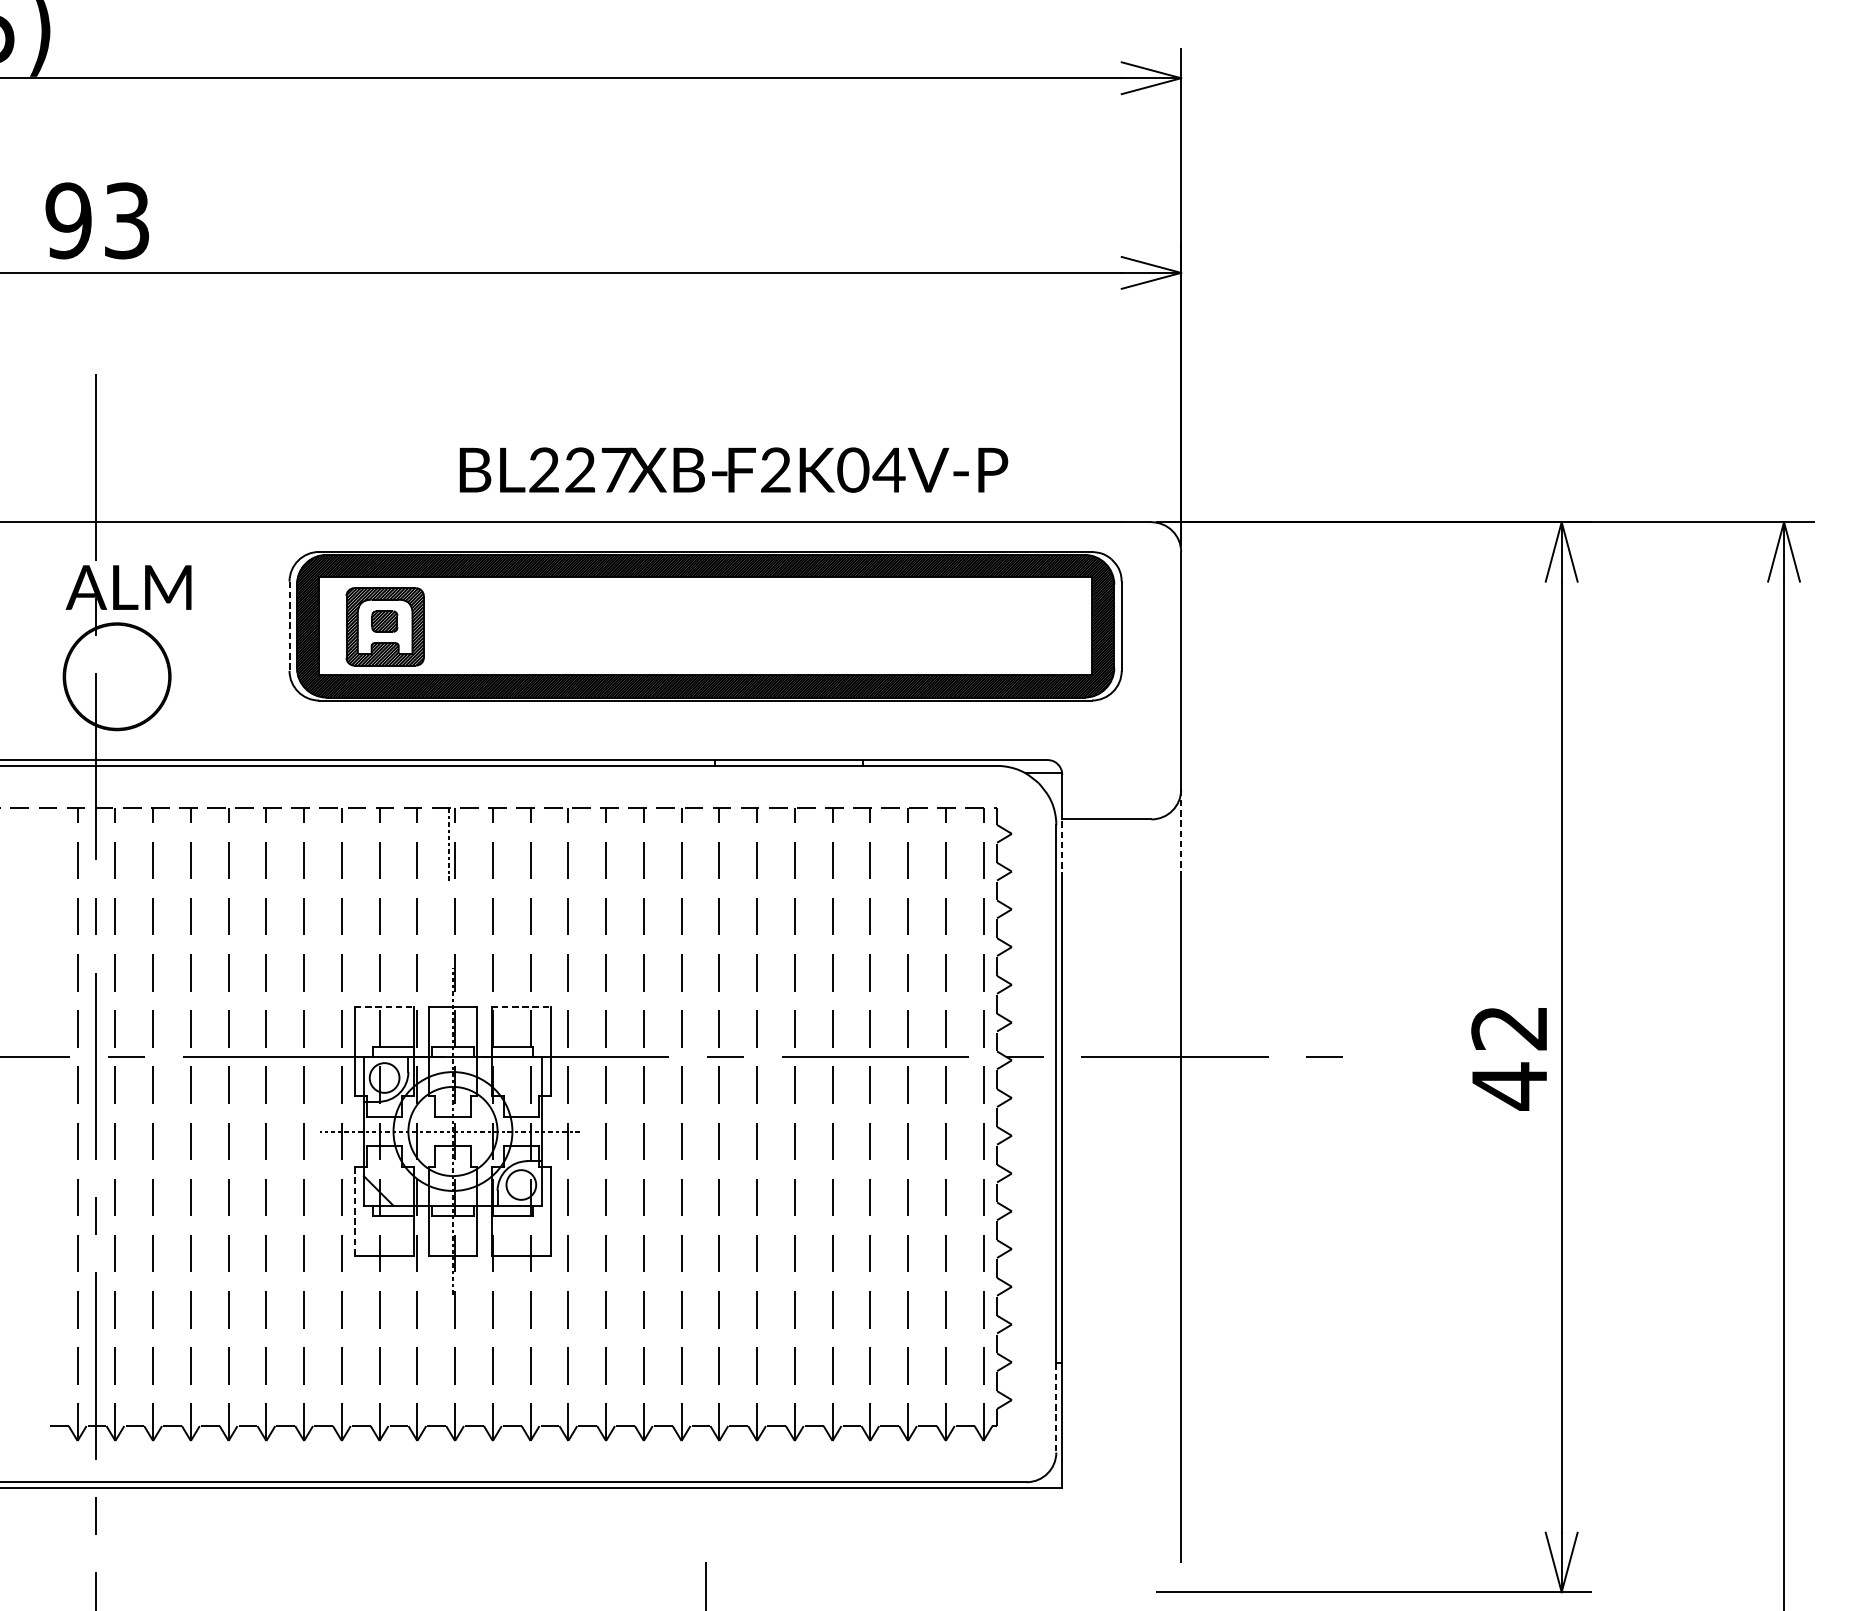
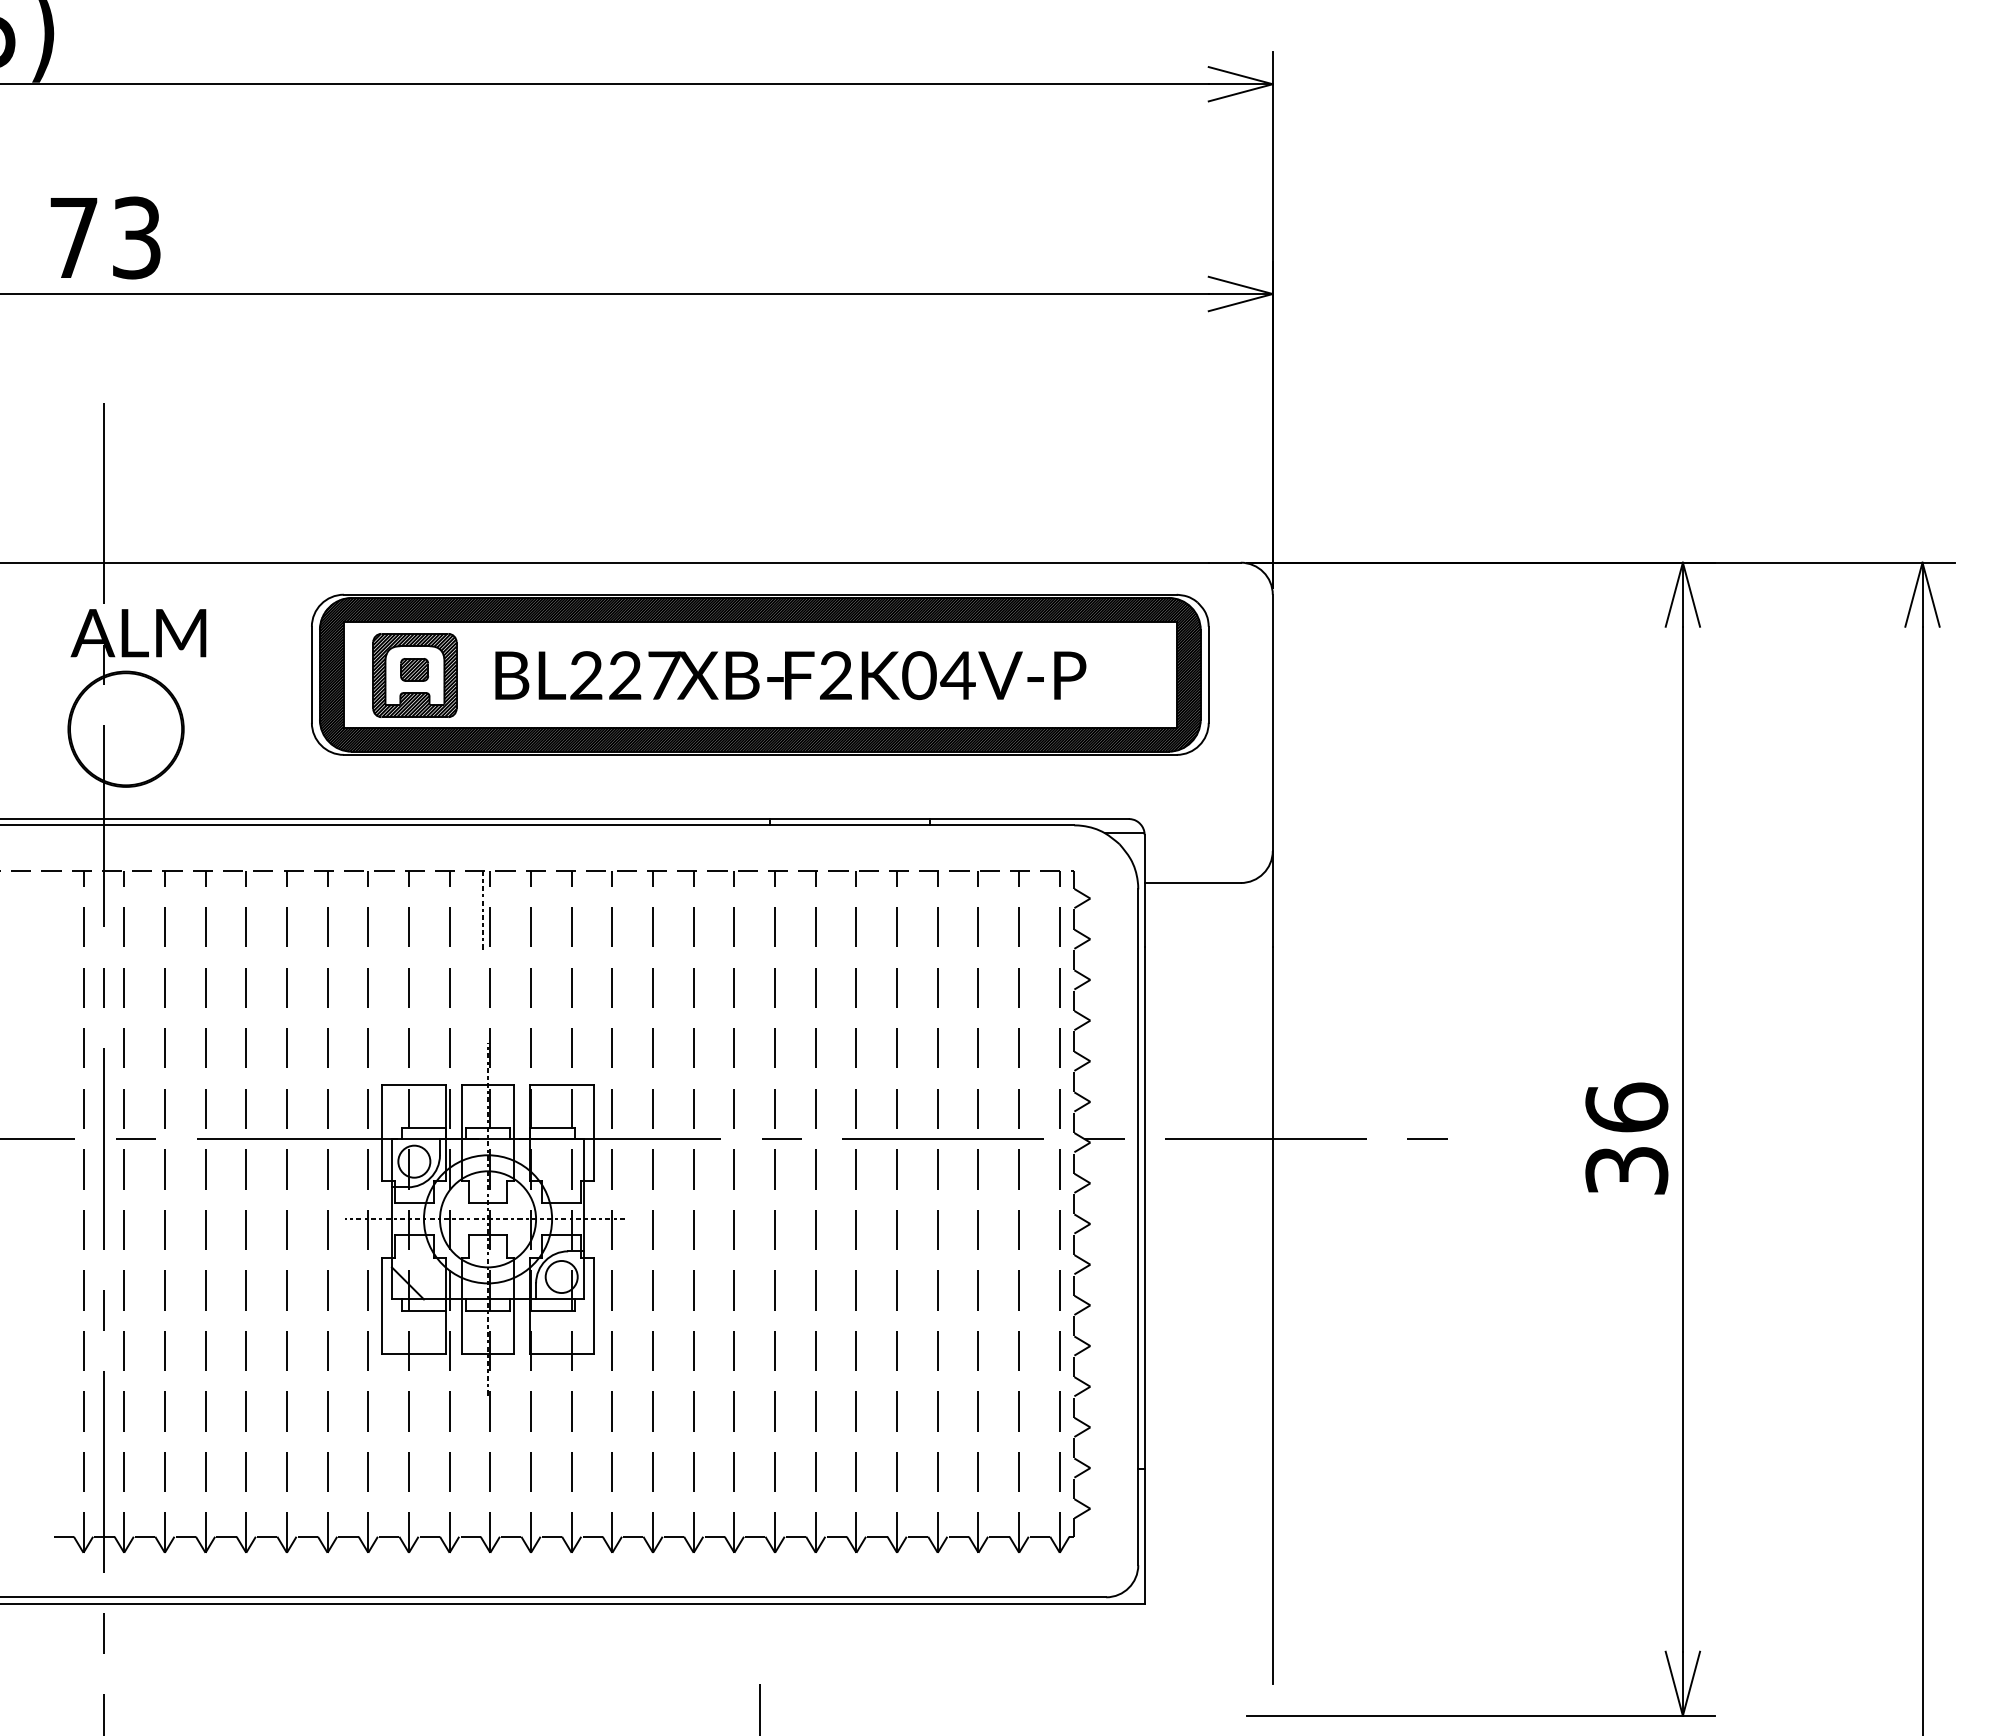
text: (68, 220) -> (73, 237), 93 -> 73
text: (733, 470) -> (790, 675), moved
line: (289, 626) -> (311, 675), dashed -> solid
line: (1180, 834) -> (1272, 899), dashed -> solid
line: (1062, 848) -> (1144, 914), dashed -> solid
line: (384, 1006) -> (414, 1084), dashed -> solid
line: (522, 1006) -> (562, 1084), dashed -> solid
text: (1509, 1057) -> (1626, 1139), 42 -> 36
line: (355, 1212) -> (382, 1306), dashed -> solid
line: (1056, 1408) -> (1138, 1517), dashed -> solid

